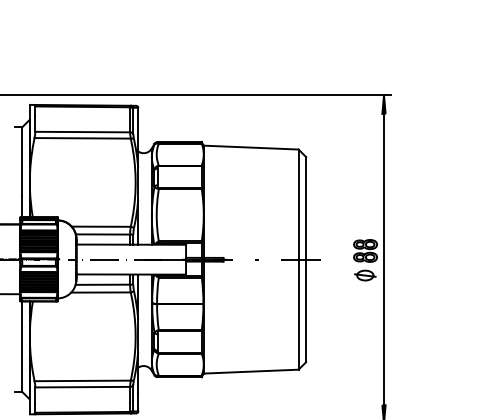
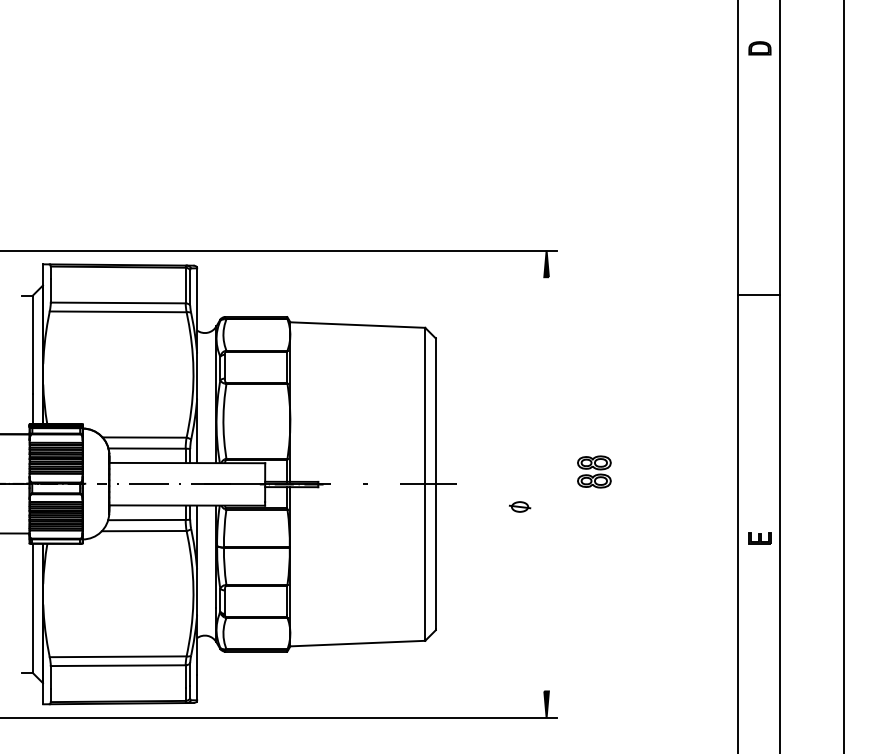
part: (365, 250) -> (594, 471), moved
line: (383, 259) -> (546, 484), removed
part: (364, 275) -> (519, 506), size x0.7

